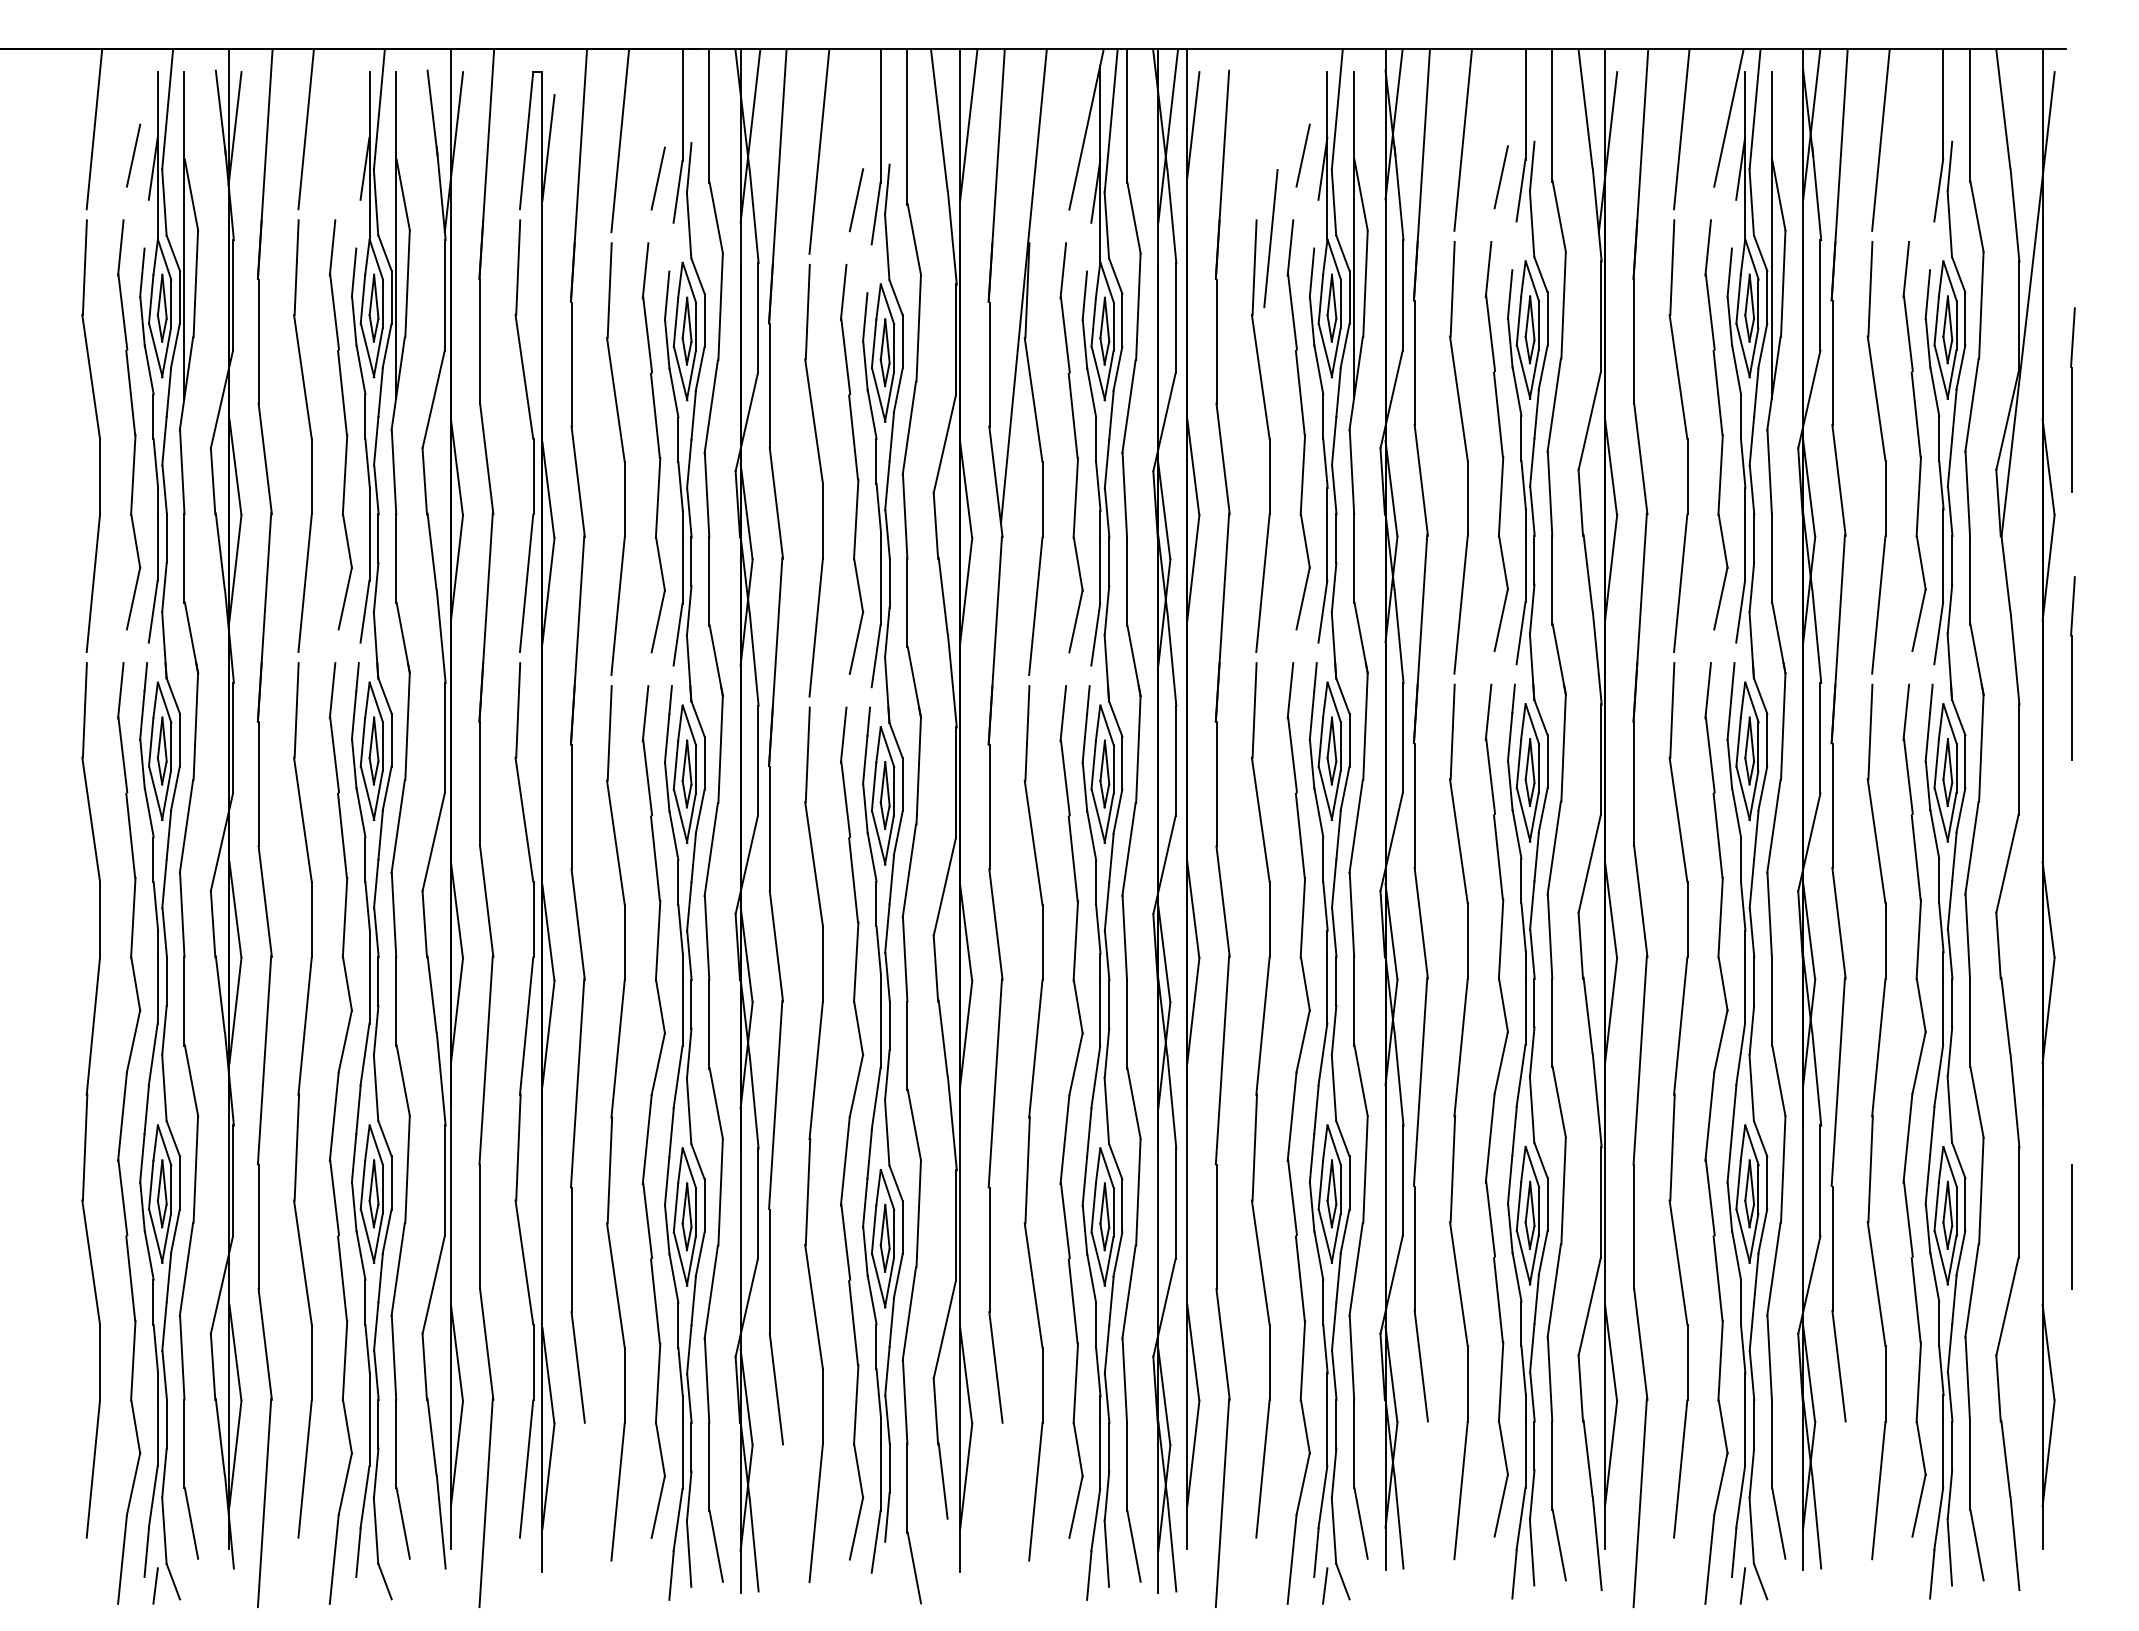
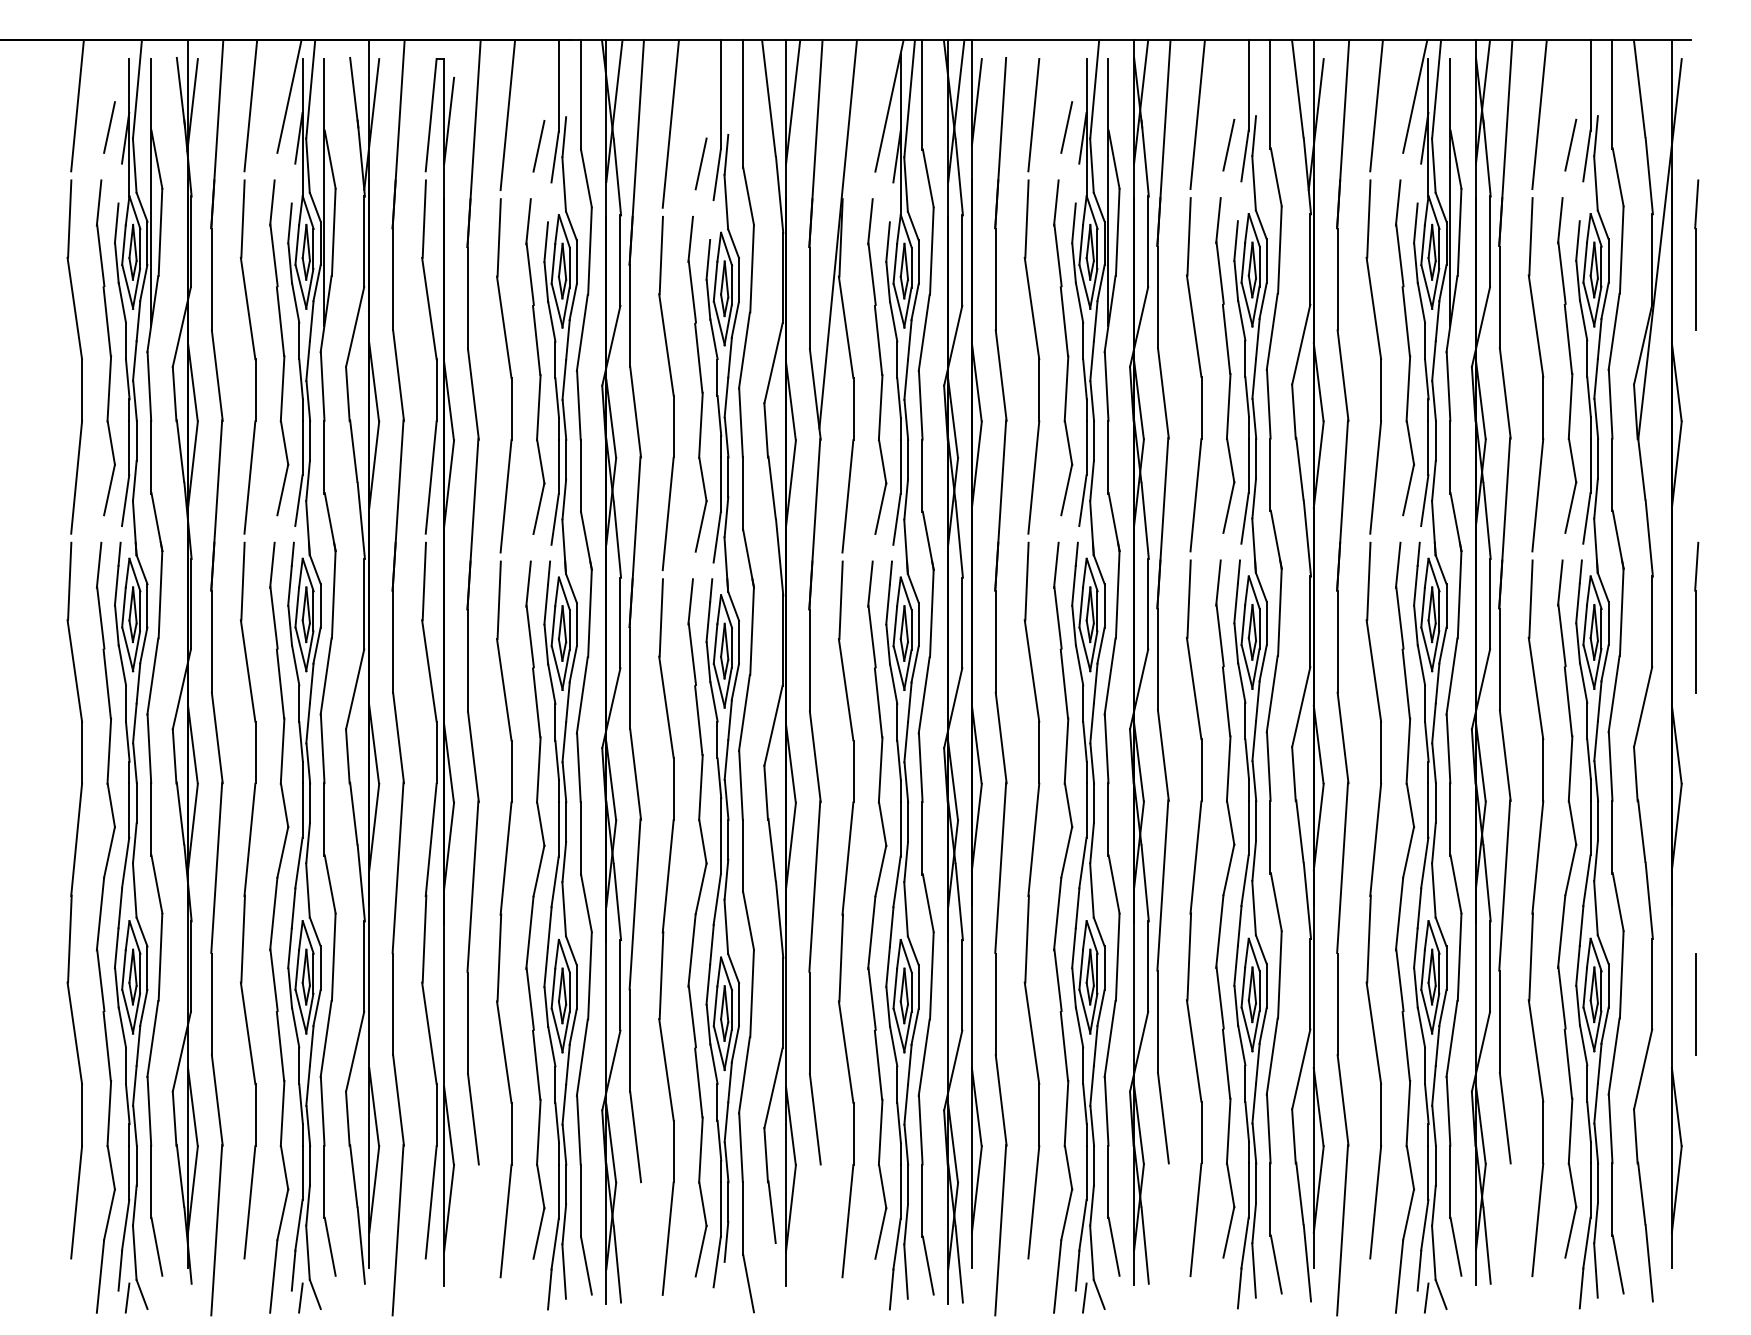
line: (353, 117) -> (289, 96), added
line: (1918, 177) -> (1570, 145), added
line: (1270, 238) -> (1033, 115), moved
part: (2072, 399) -> (1696, 255), moved
part: (2072, 668) -> (1696, 617), moved
line: (367, 1585) -> (300, 1297), added

